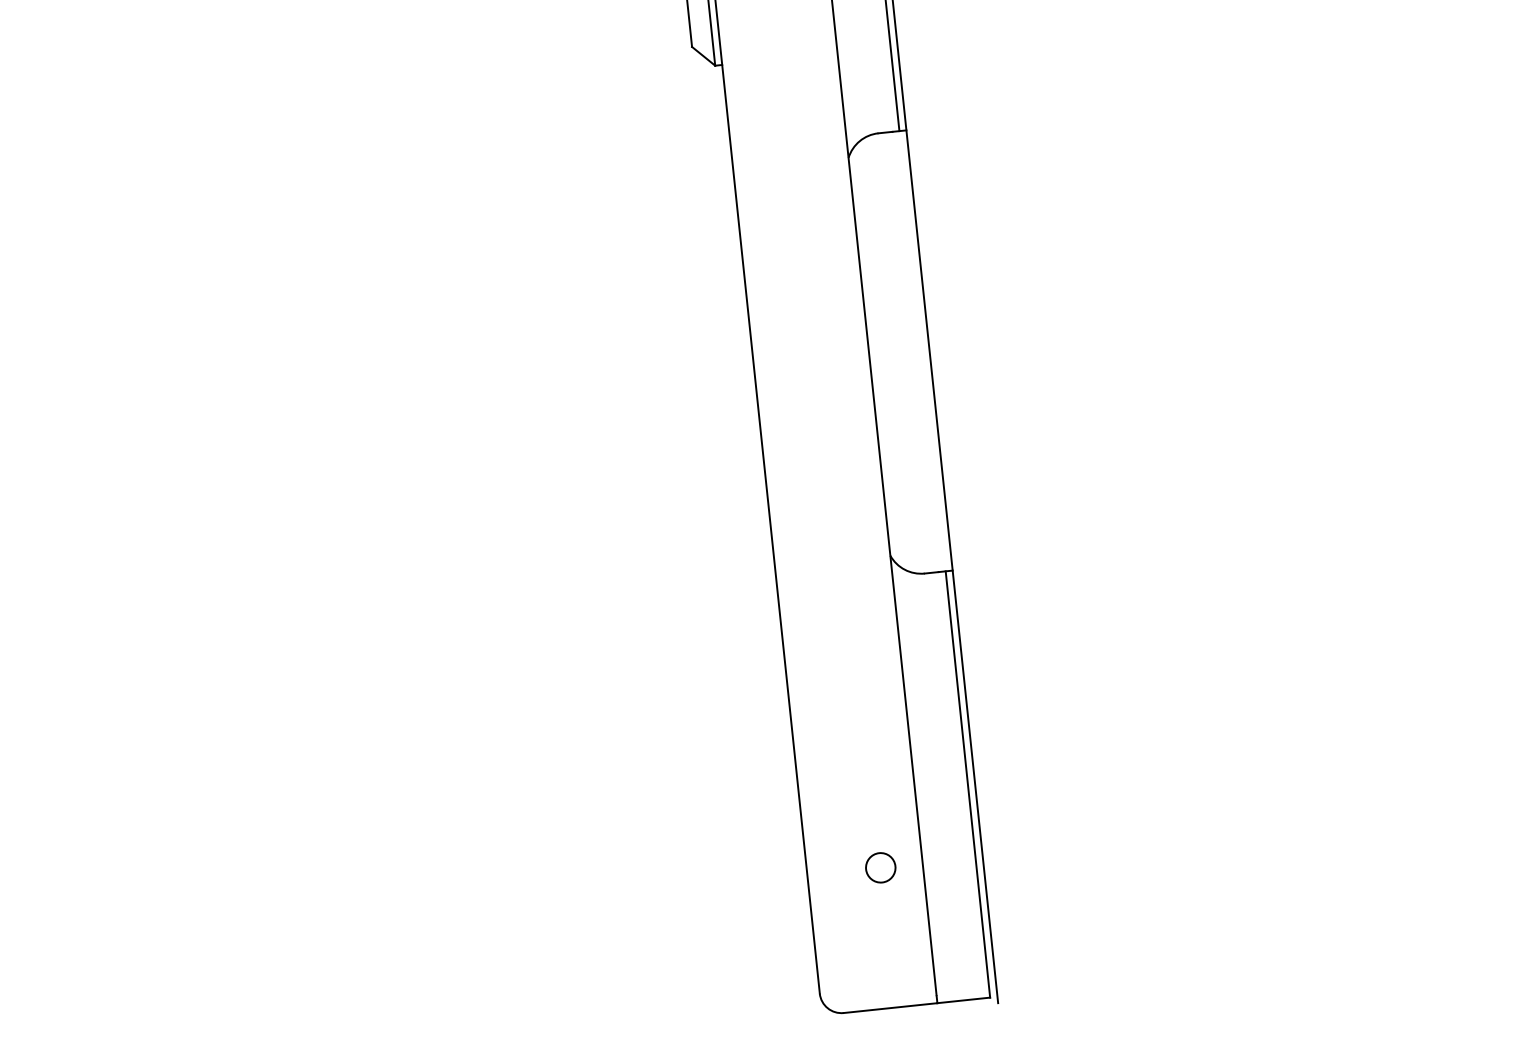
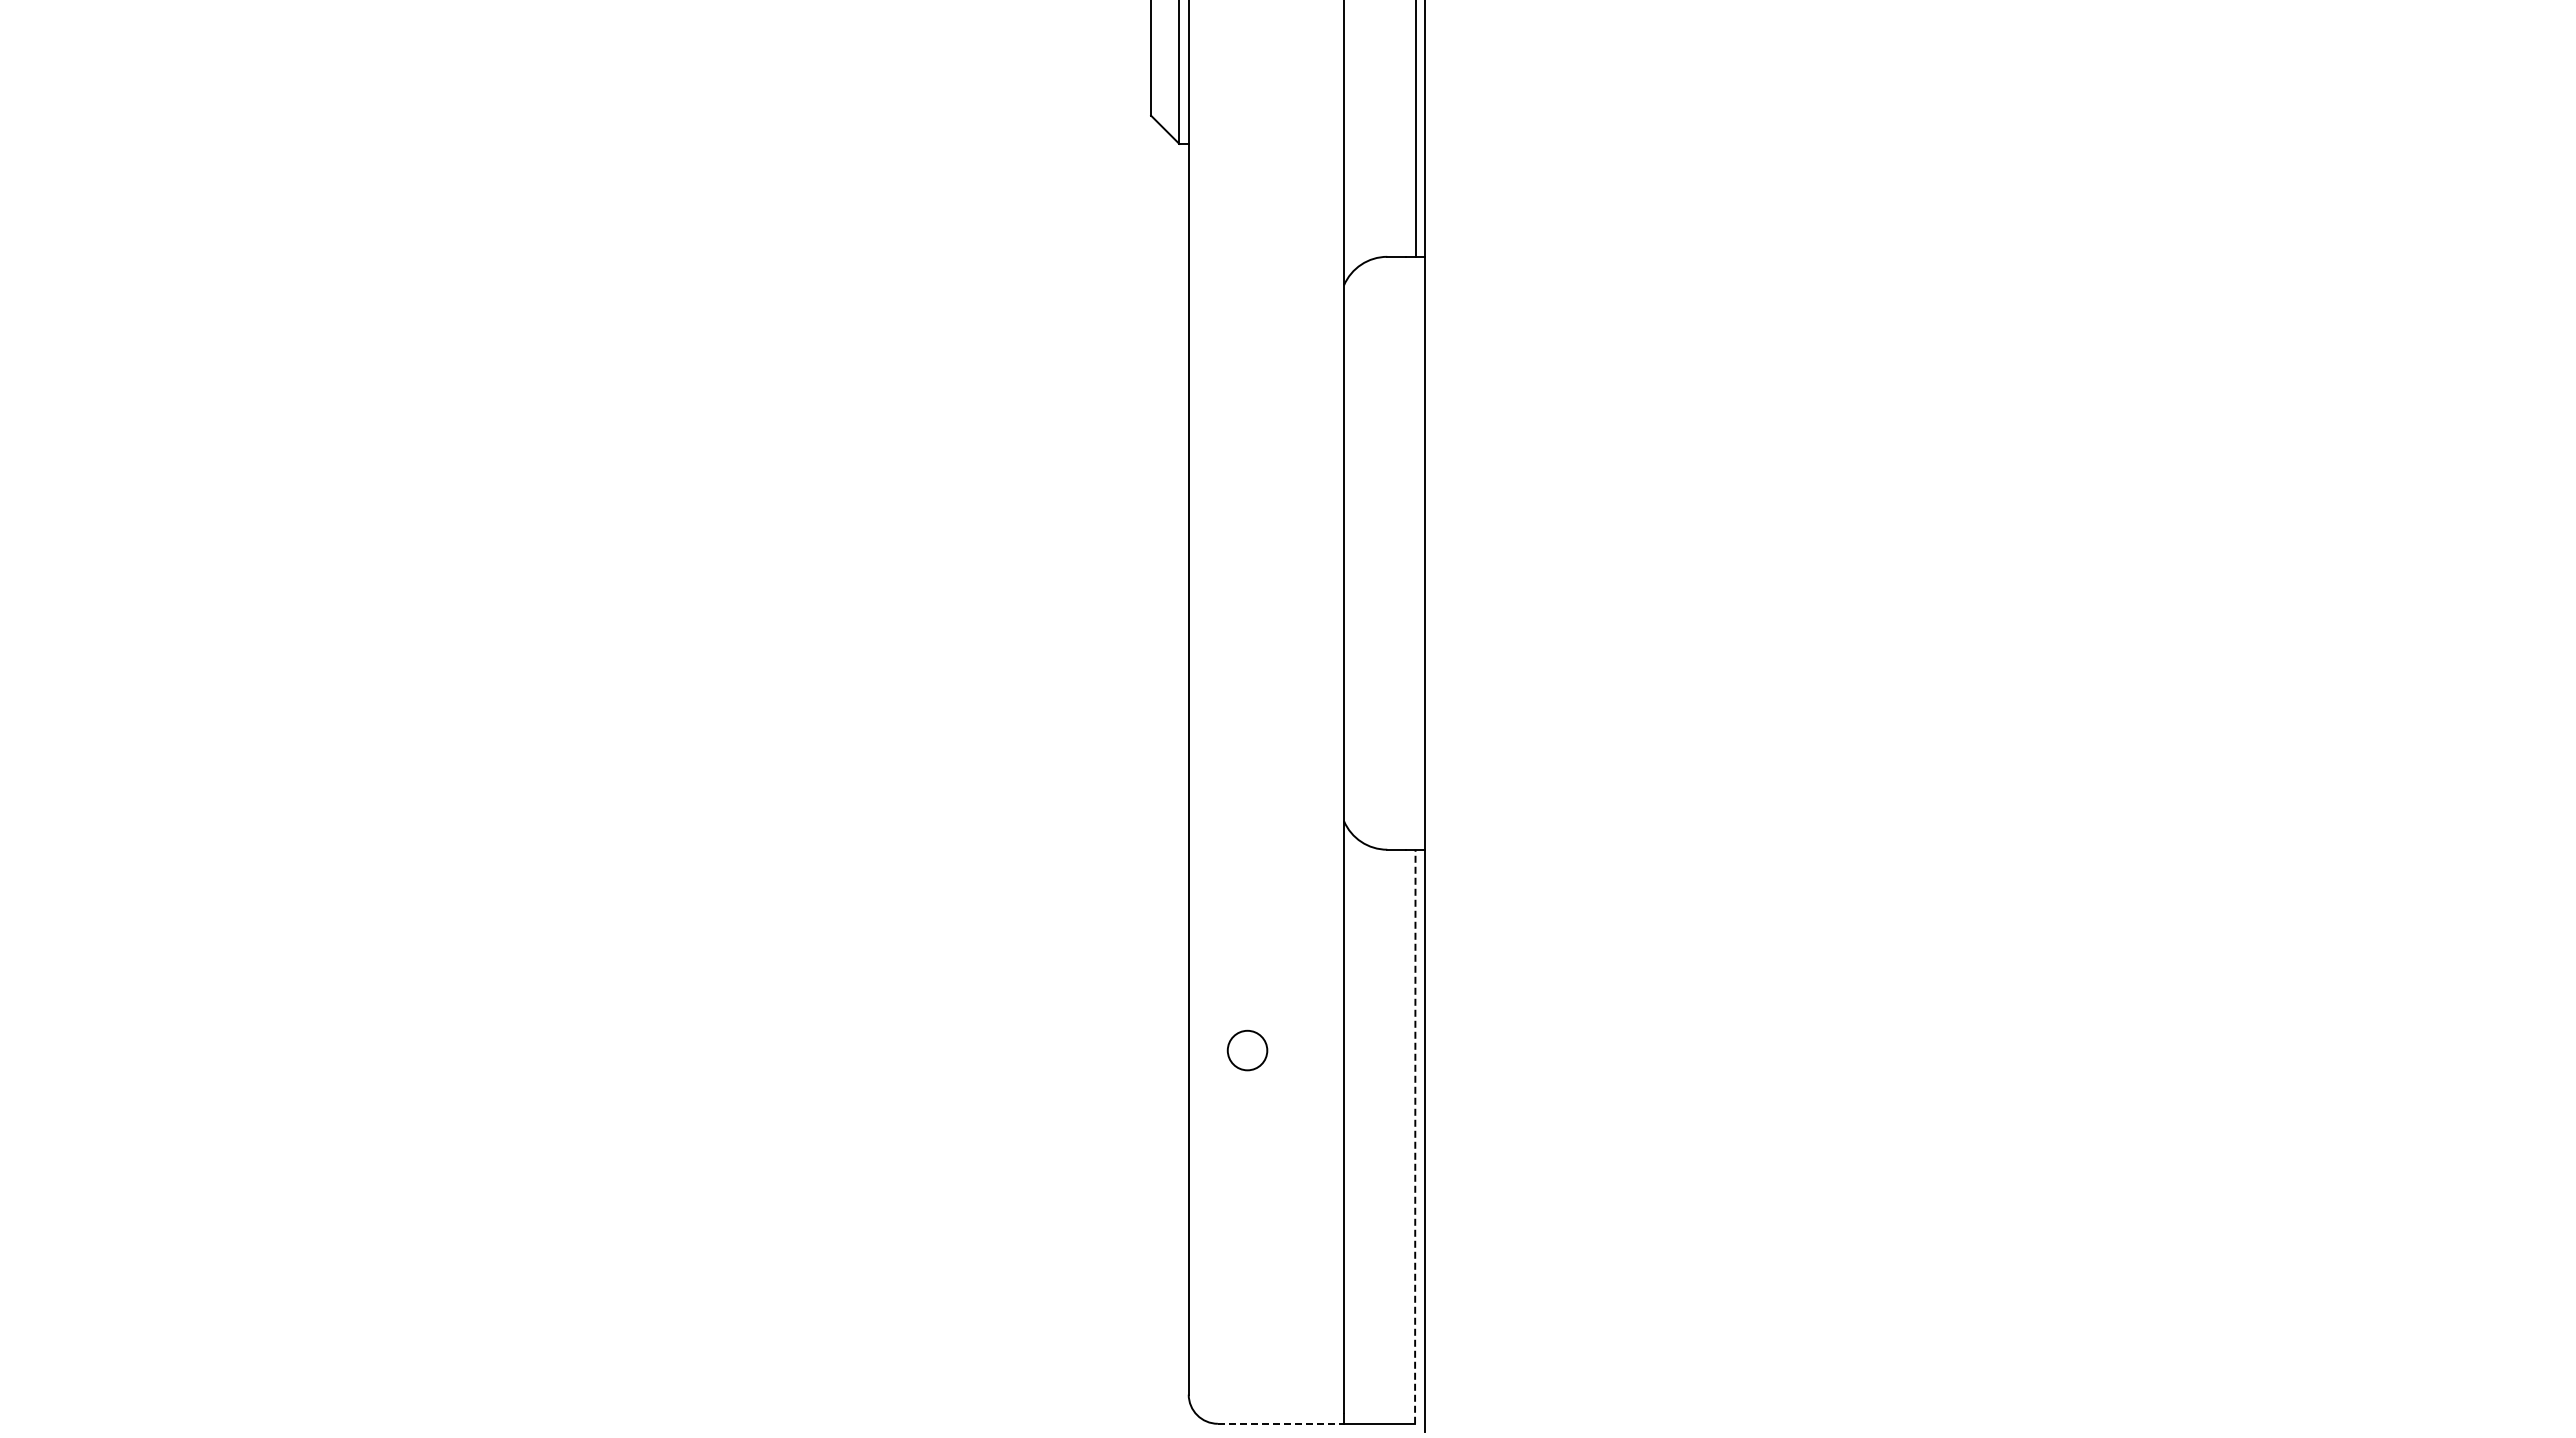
line: (968, 784) -> (1415, 1136), solid -> dashed
circle: (880, 867) -> (1247, 1050), moved
line: (890, 1007) -> (1281, 1423), solid -> dashed

